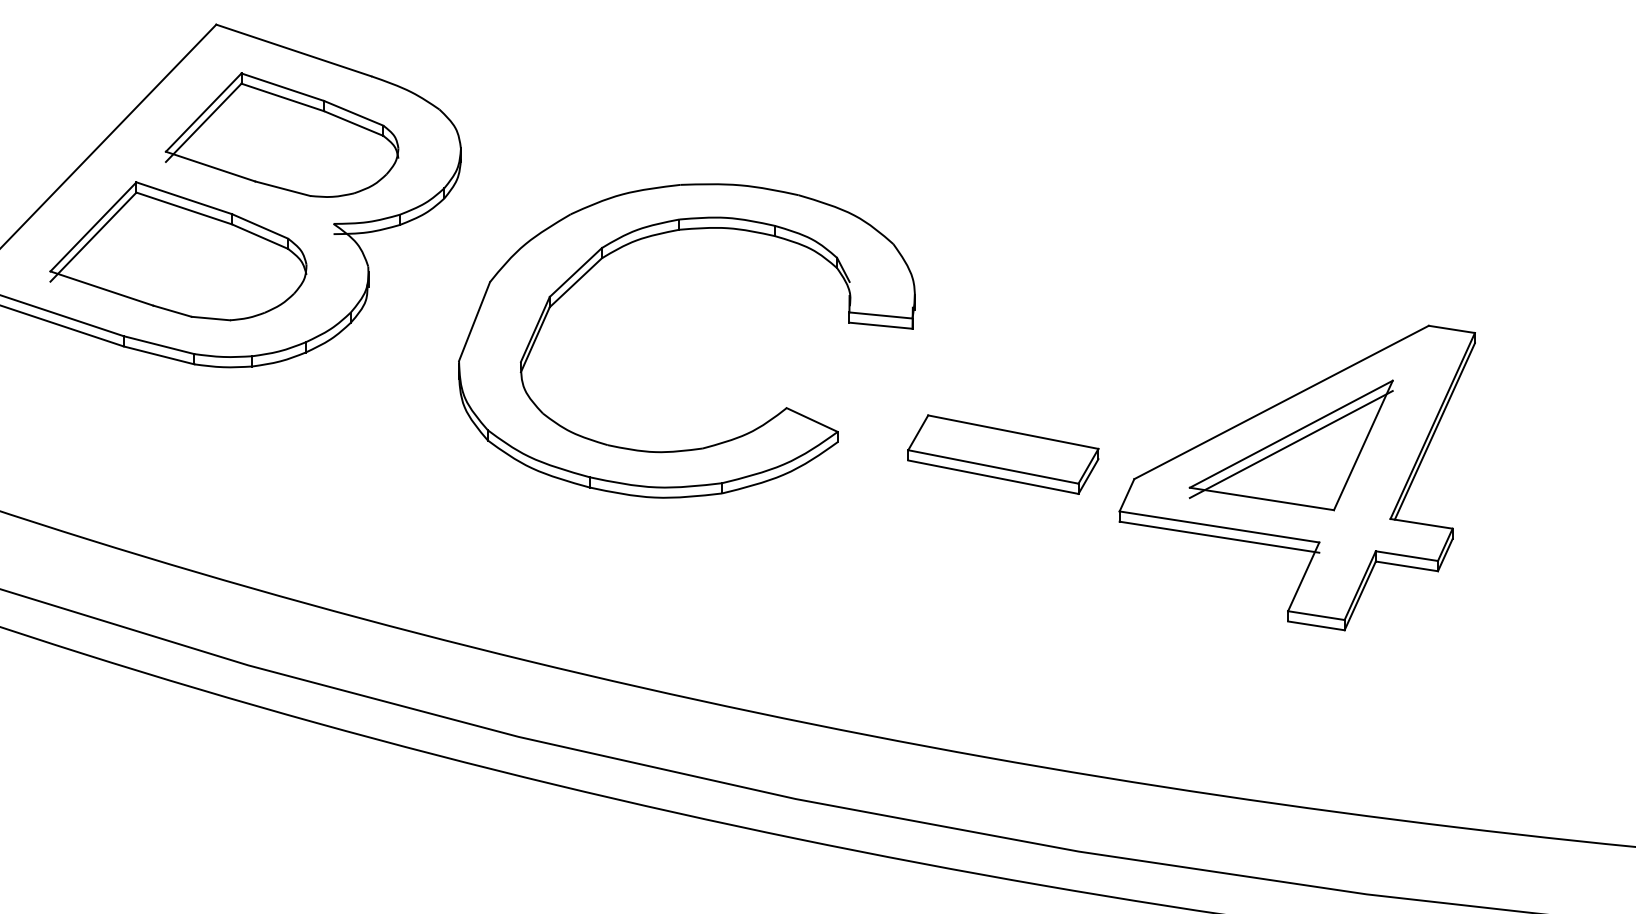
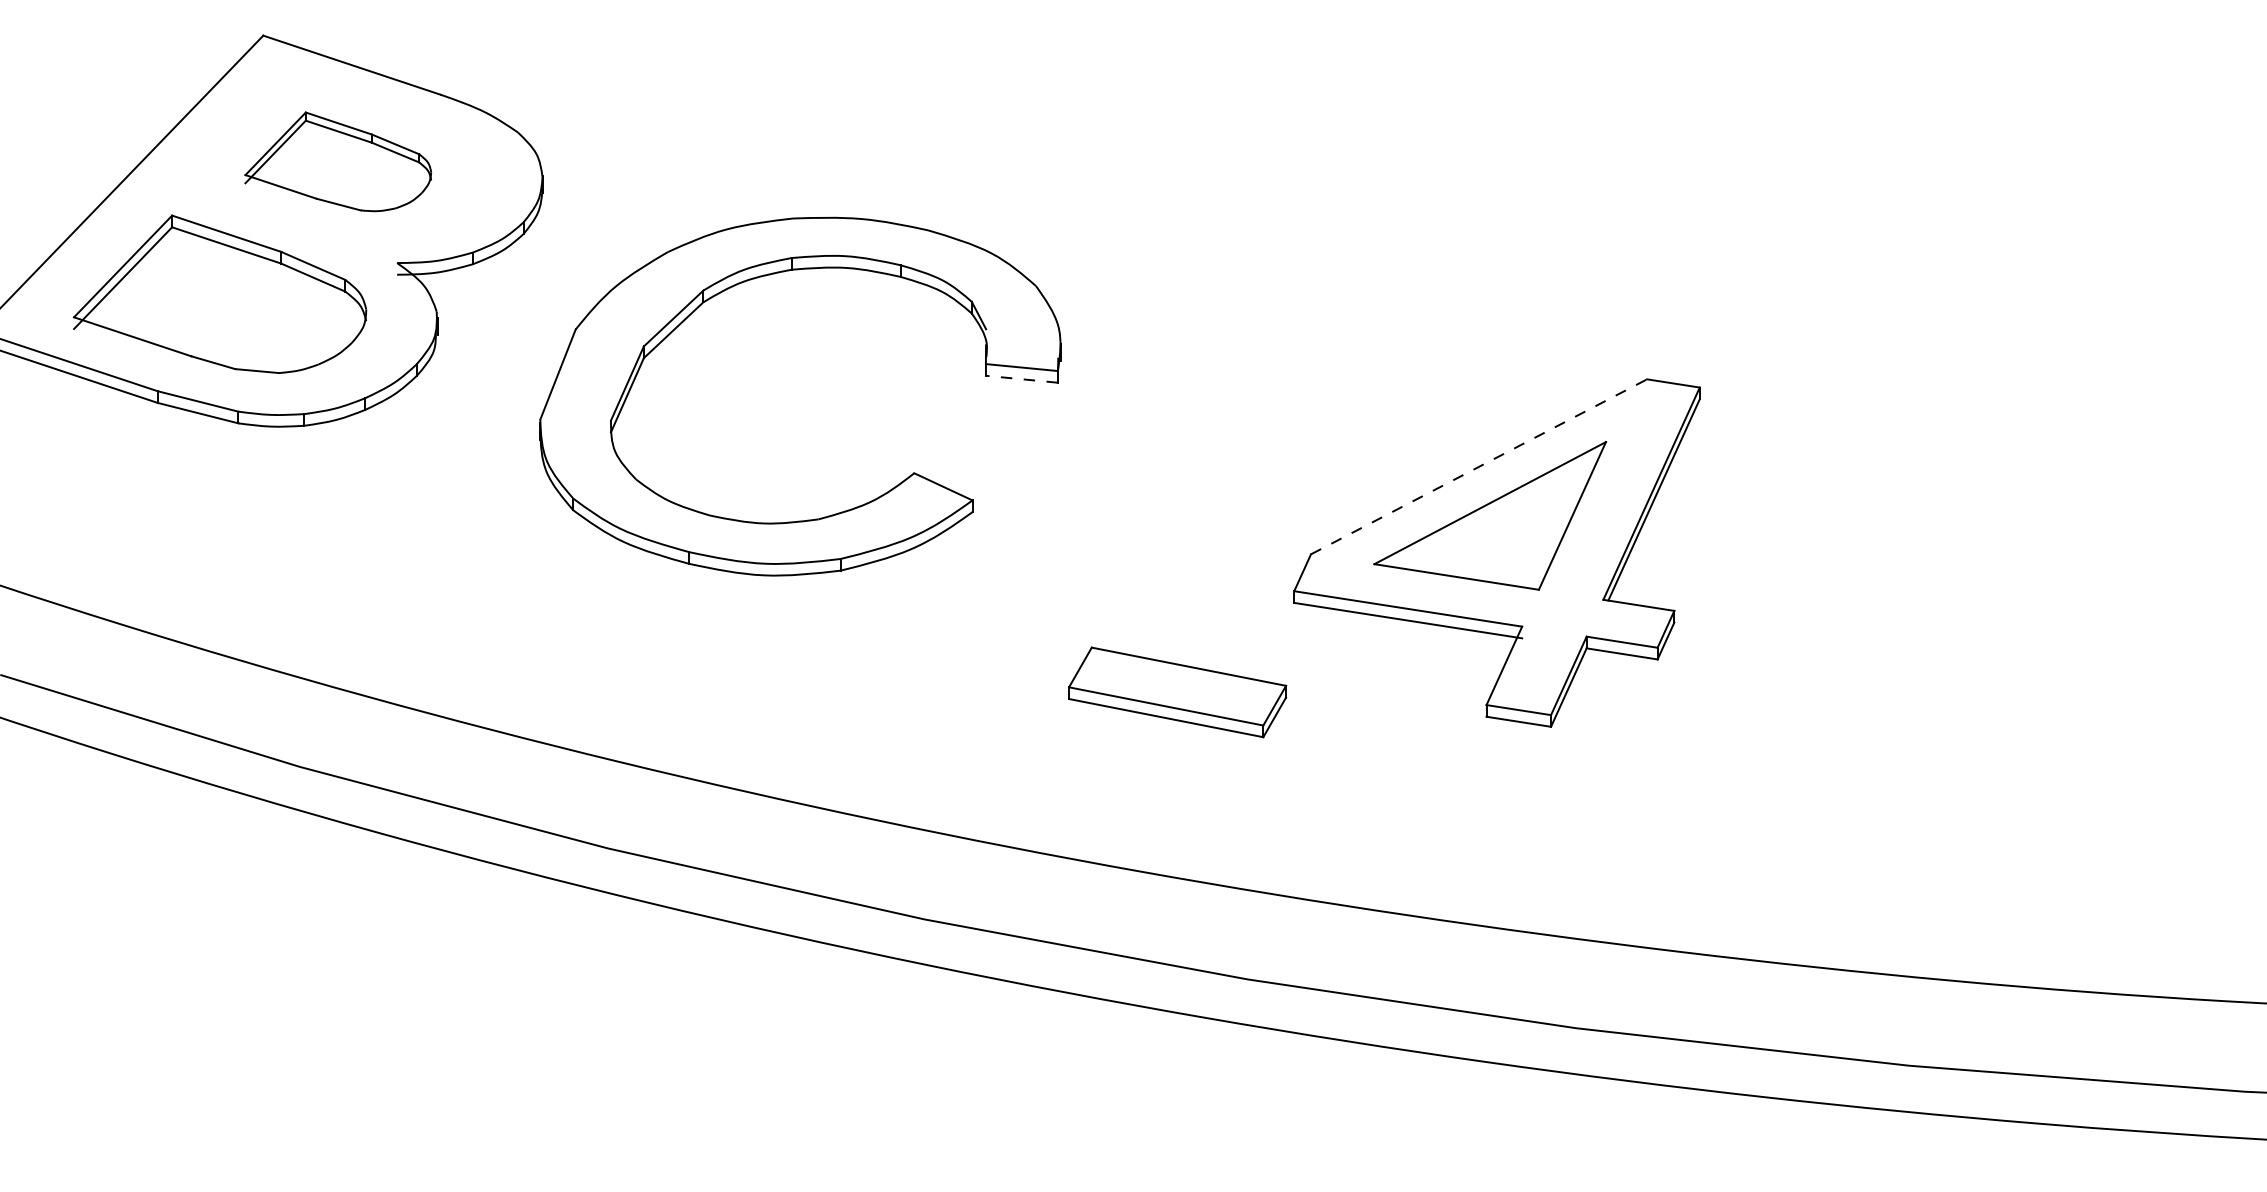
part: (281, 134) -> (337, 161), size x0.7
line: (880, 325) -> (1021, 379), solid -> dashed
line: (1281, 402) -> (1479, 466), solid -> dashed
line: (1290, 444) -> (1489, 514), removed
part: (1003, 454) -> (1177, 692), moved

